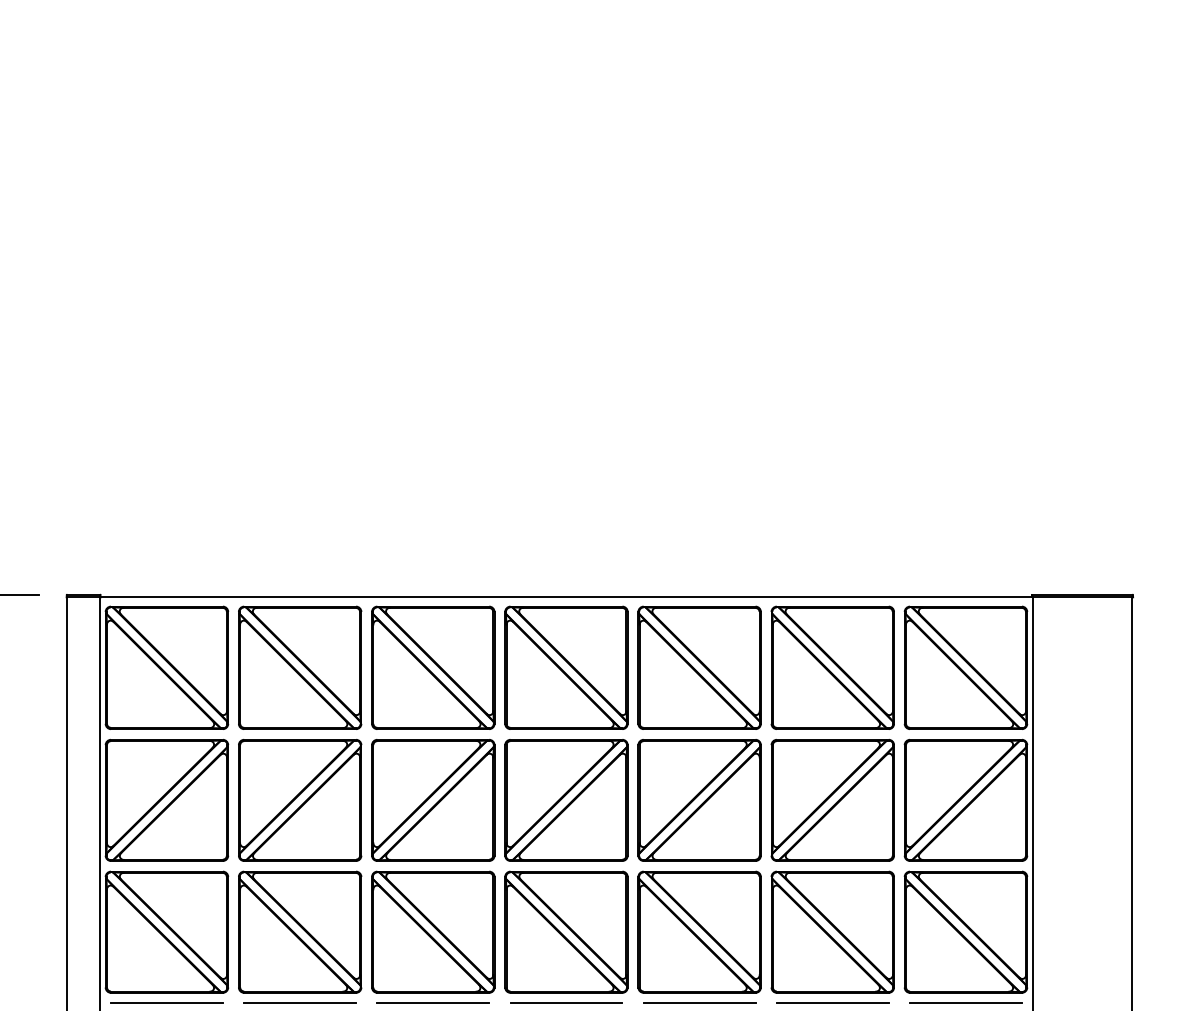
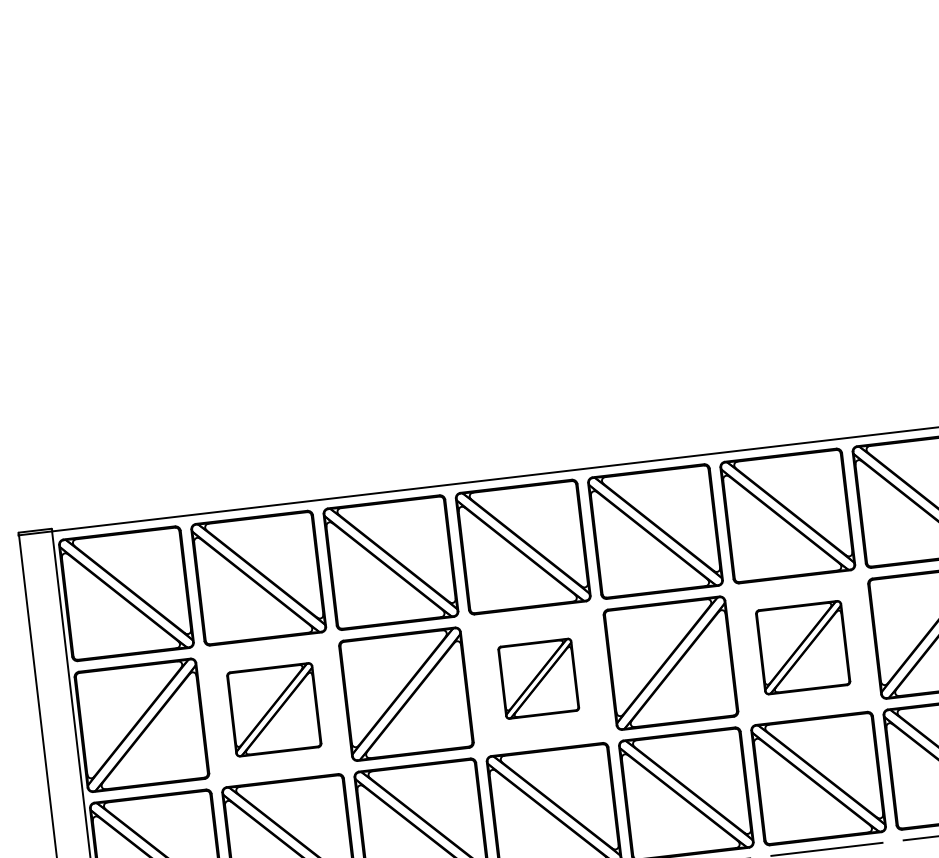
part: (300, 800) -> (274, 709), size x0.7
part: (566, 800) -> (538, 678), size x0.6
part: (832, 800) -> (802, 647), size x0.7

